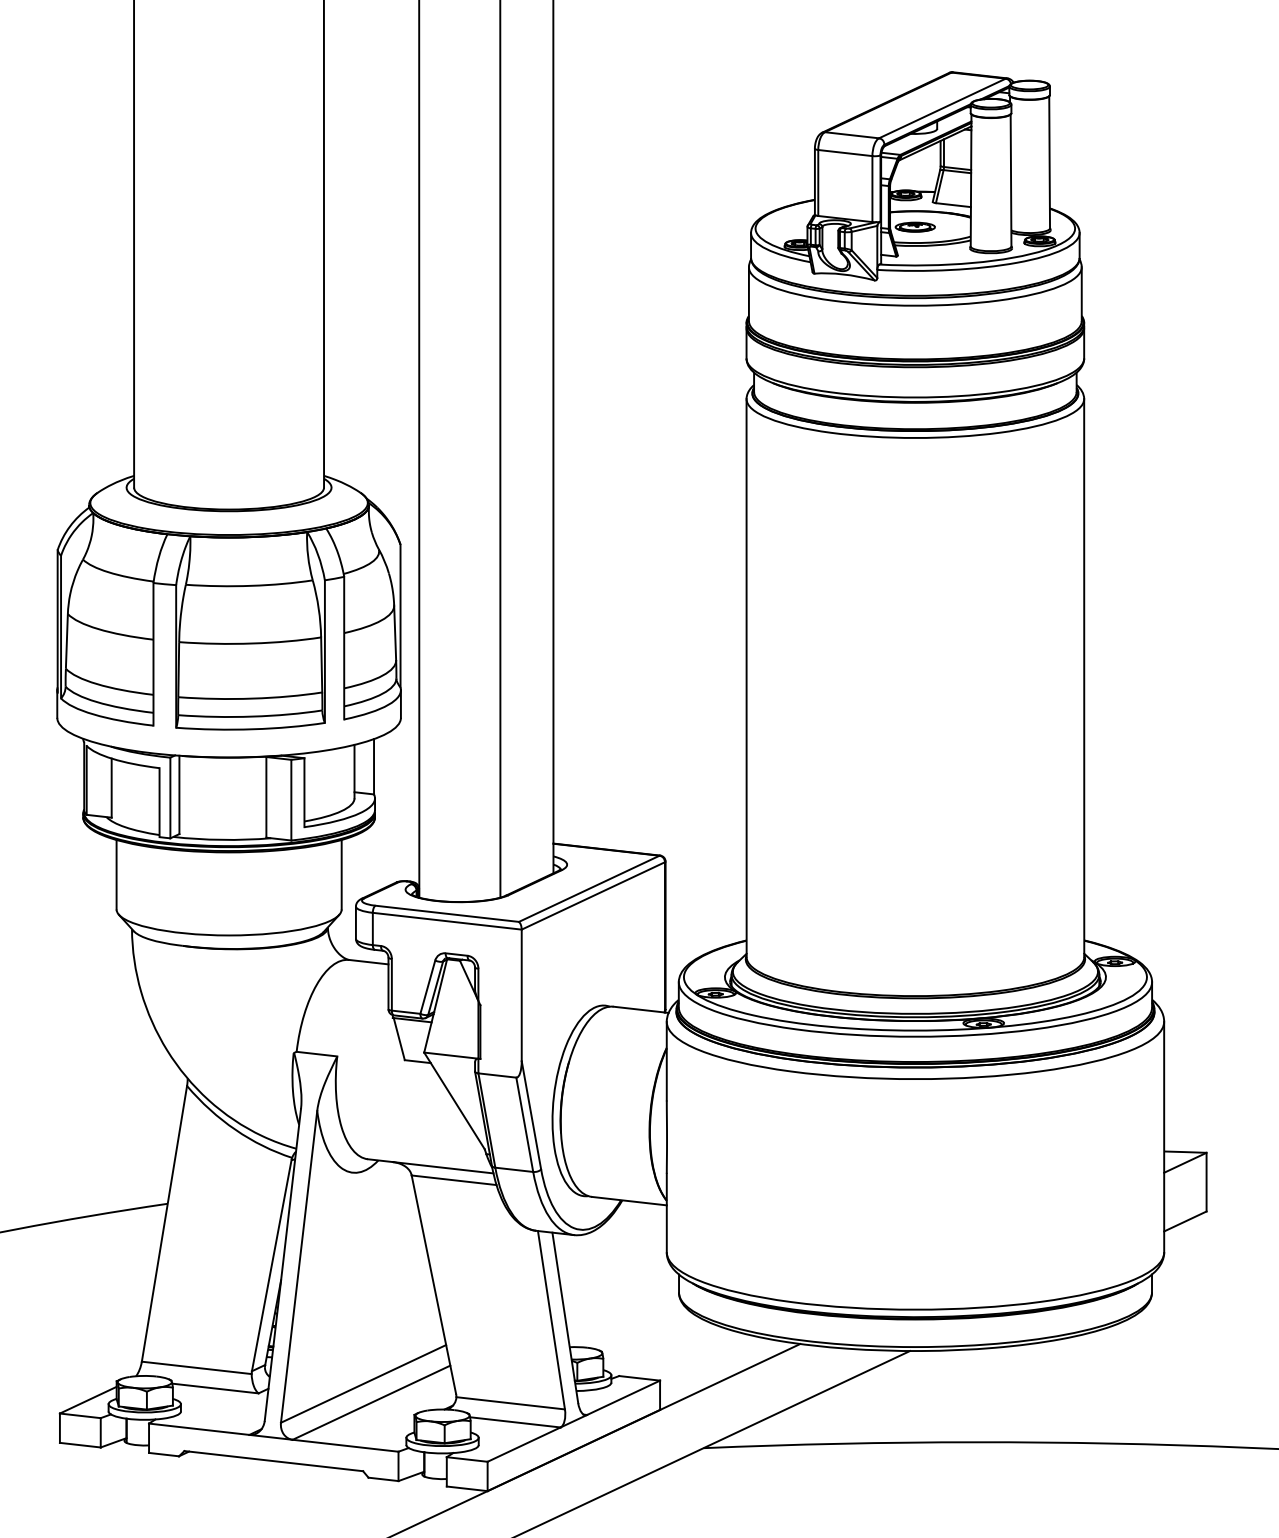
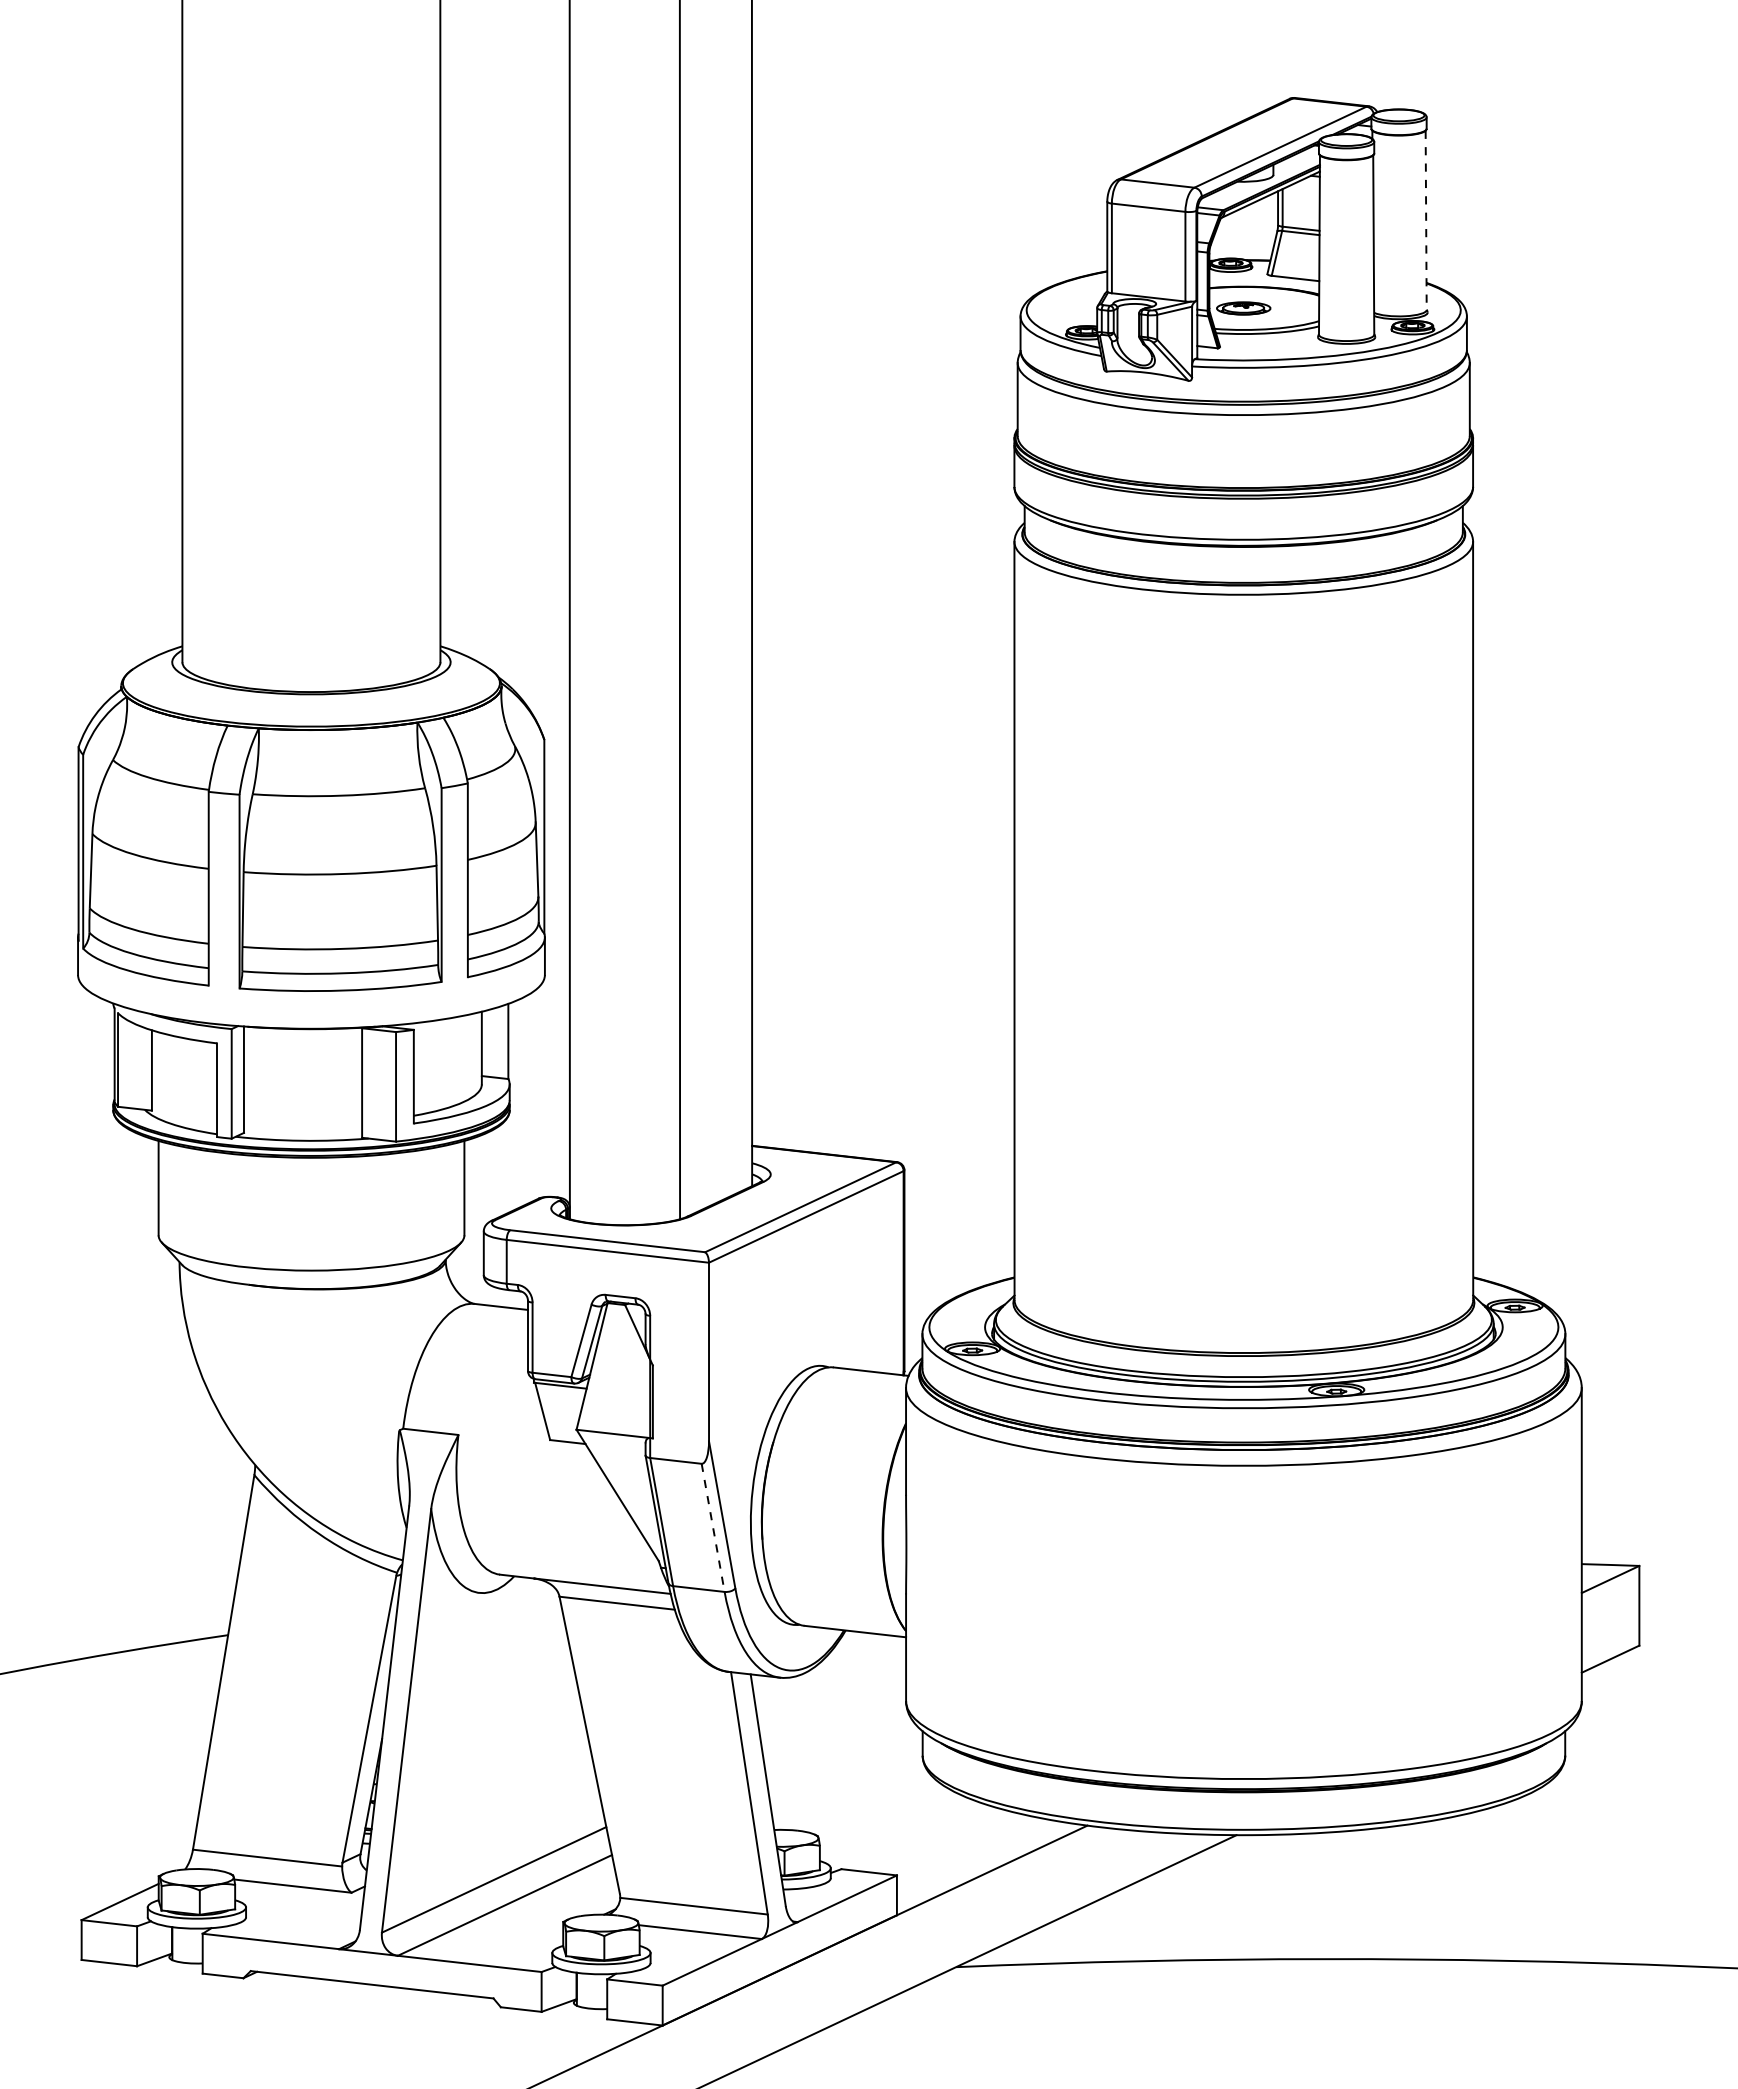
line: (1049, 162) -> (1426, 220), solid -> dashed
line: (525, 1125) -> (713, 1528), solid -> dashed

